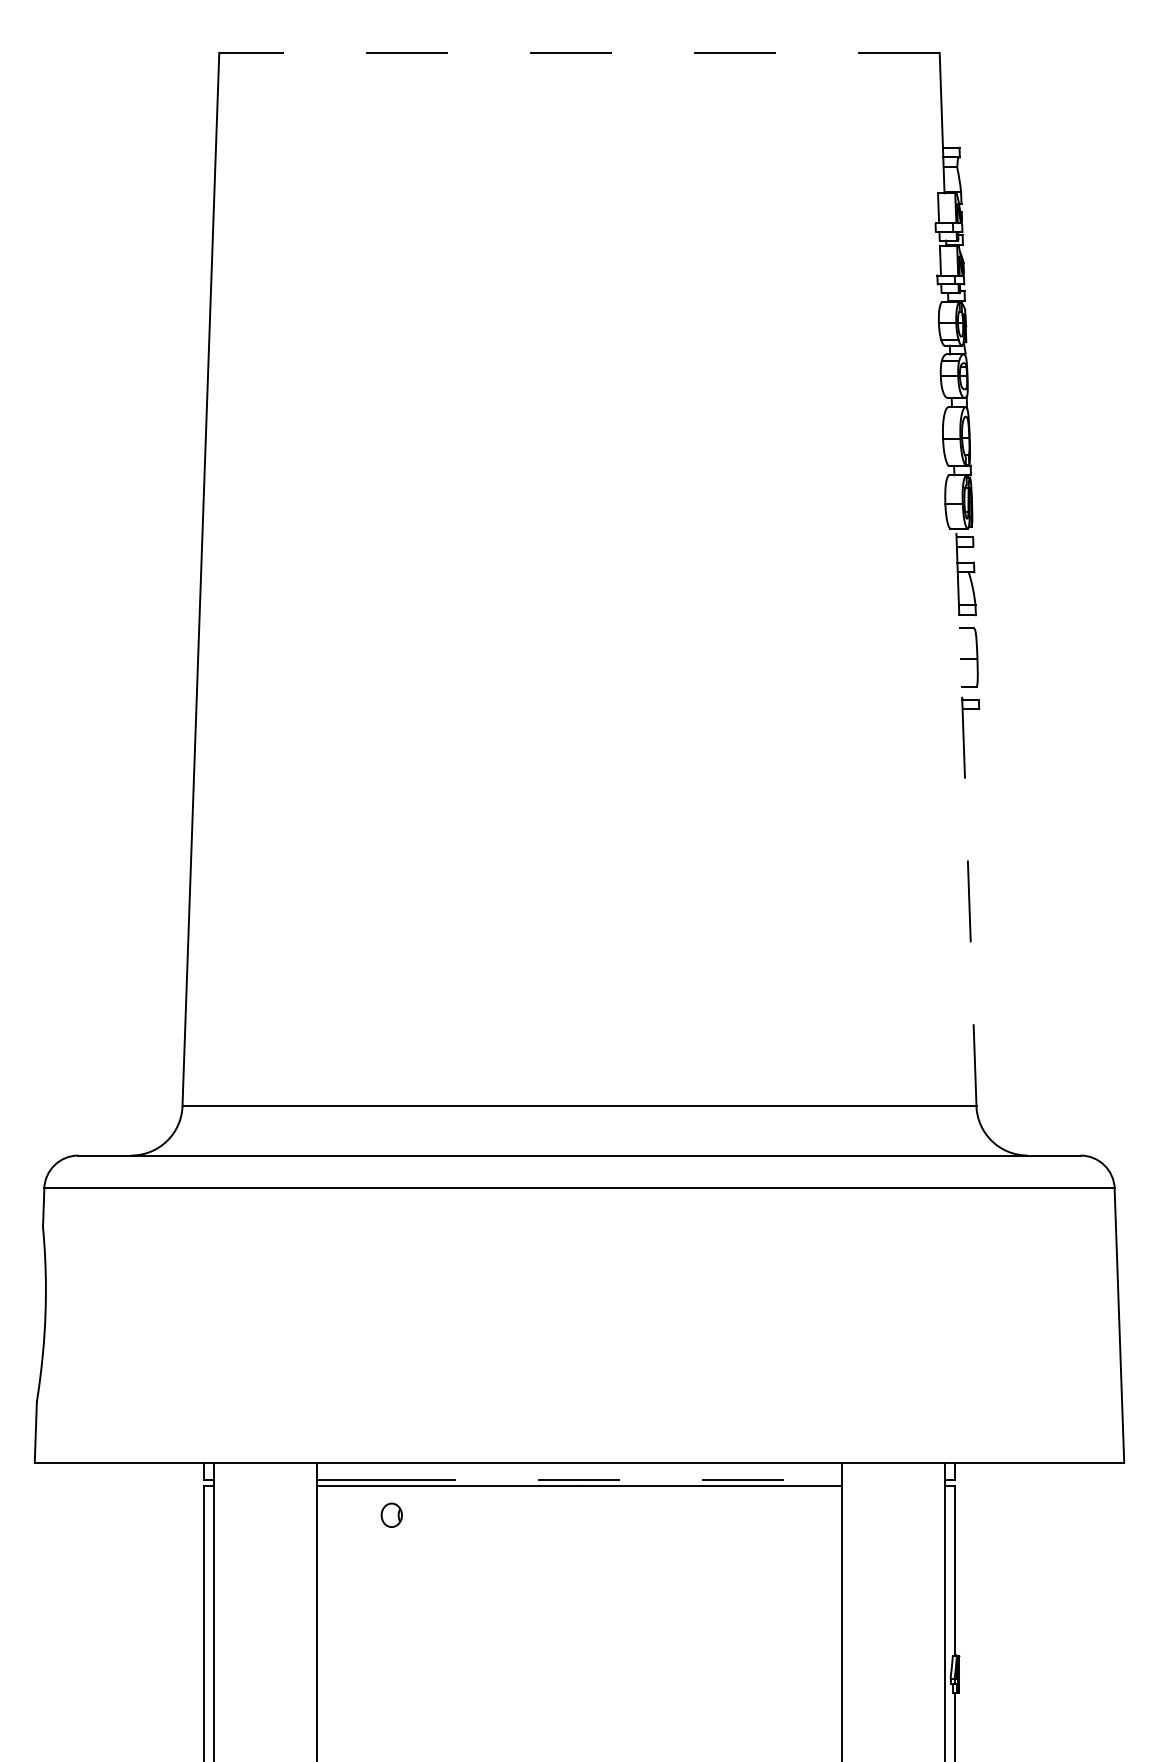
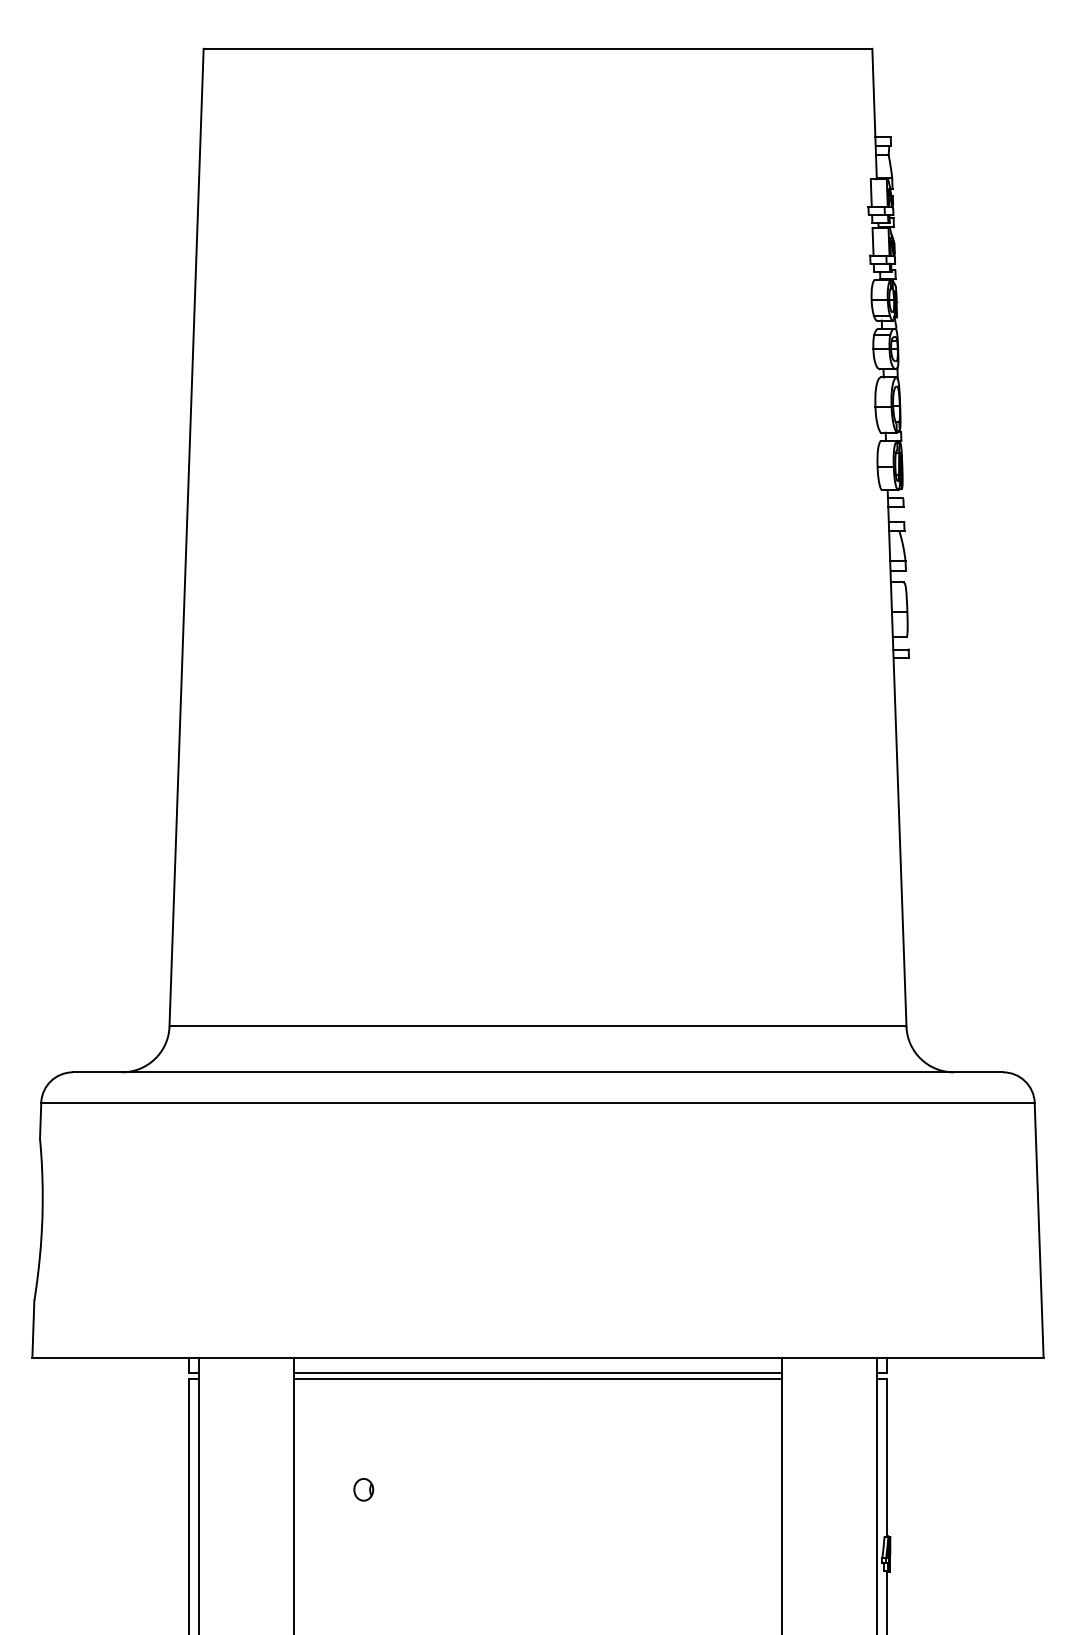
line: (579, 52) -> (538, 48), dashed -> solid
line: (966, 817) -> (897, 758), dashed -> solid
line: (608, 1479) -> (564, 1373), dashed -> solid
part: (391, 1514) -> (363, 1489), moved

